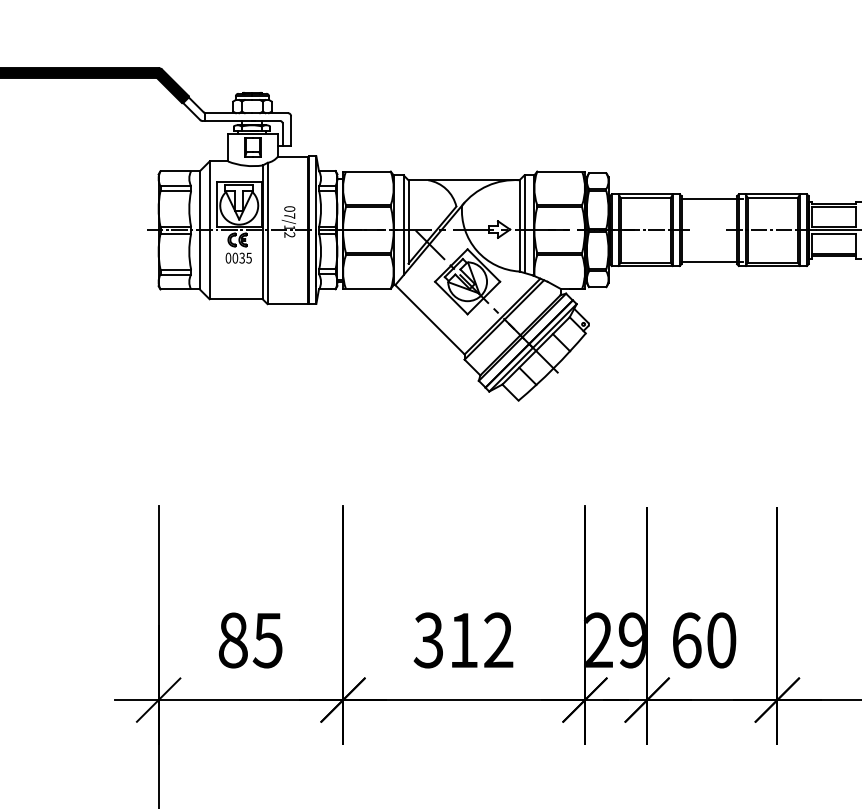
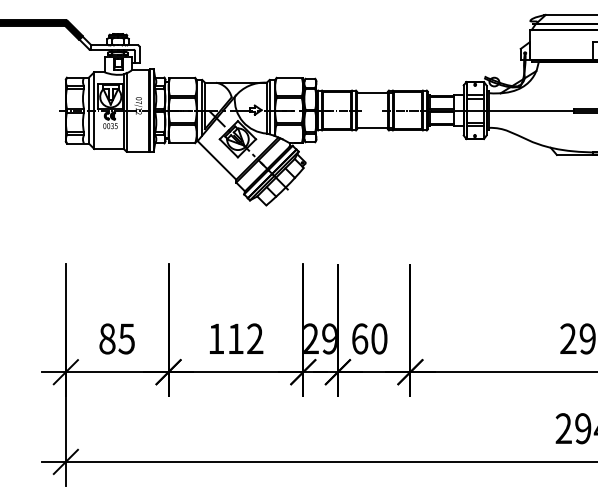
text: (429, 639) -> (216, 338), 312 -> 112

